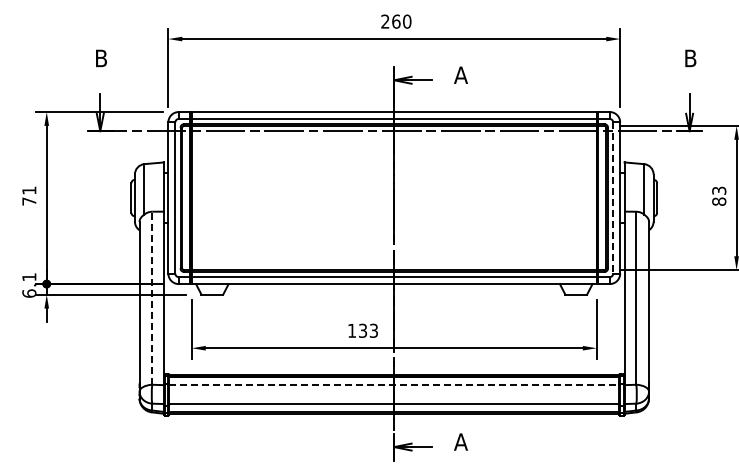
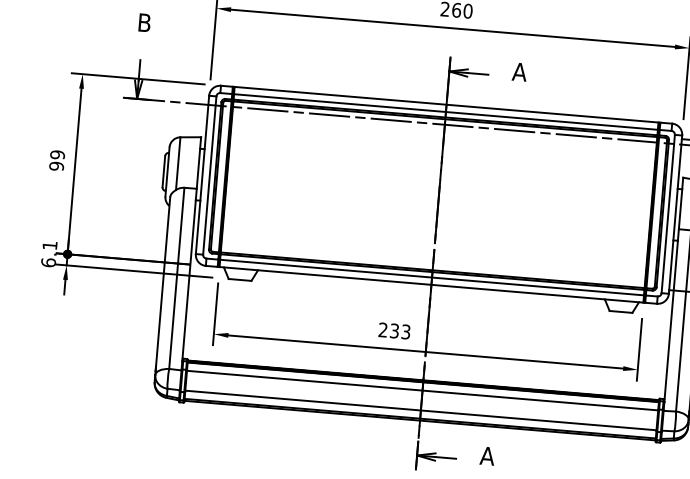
text: (29, 195) -> (57, 160), 71 -> 99
line: (613, 198) -> (668, 214), dashed -> solid
line: (152, 298) -> (177, 278), dashed -> solid
text: (351, 330) -> (382, 329), 133 -> 233
line: (394, 385) -> (422, 391), dashed -> solid

